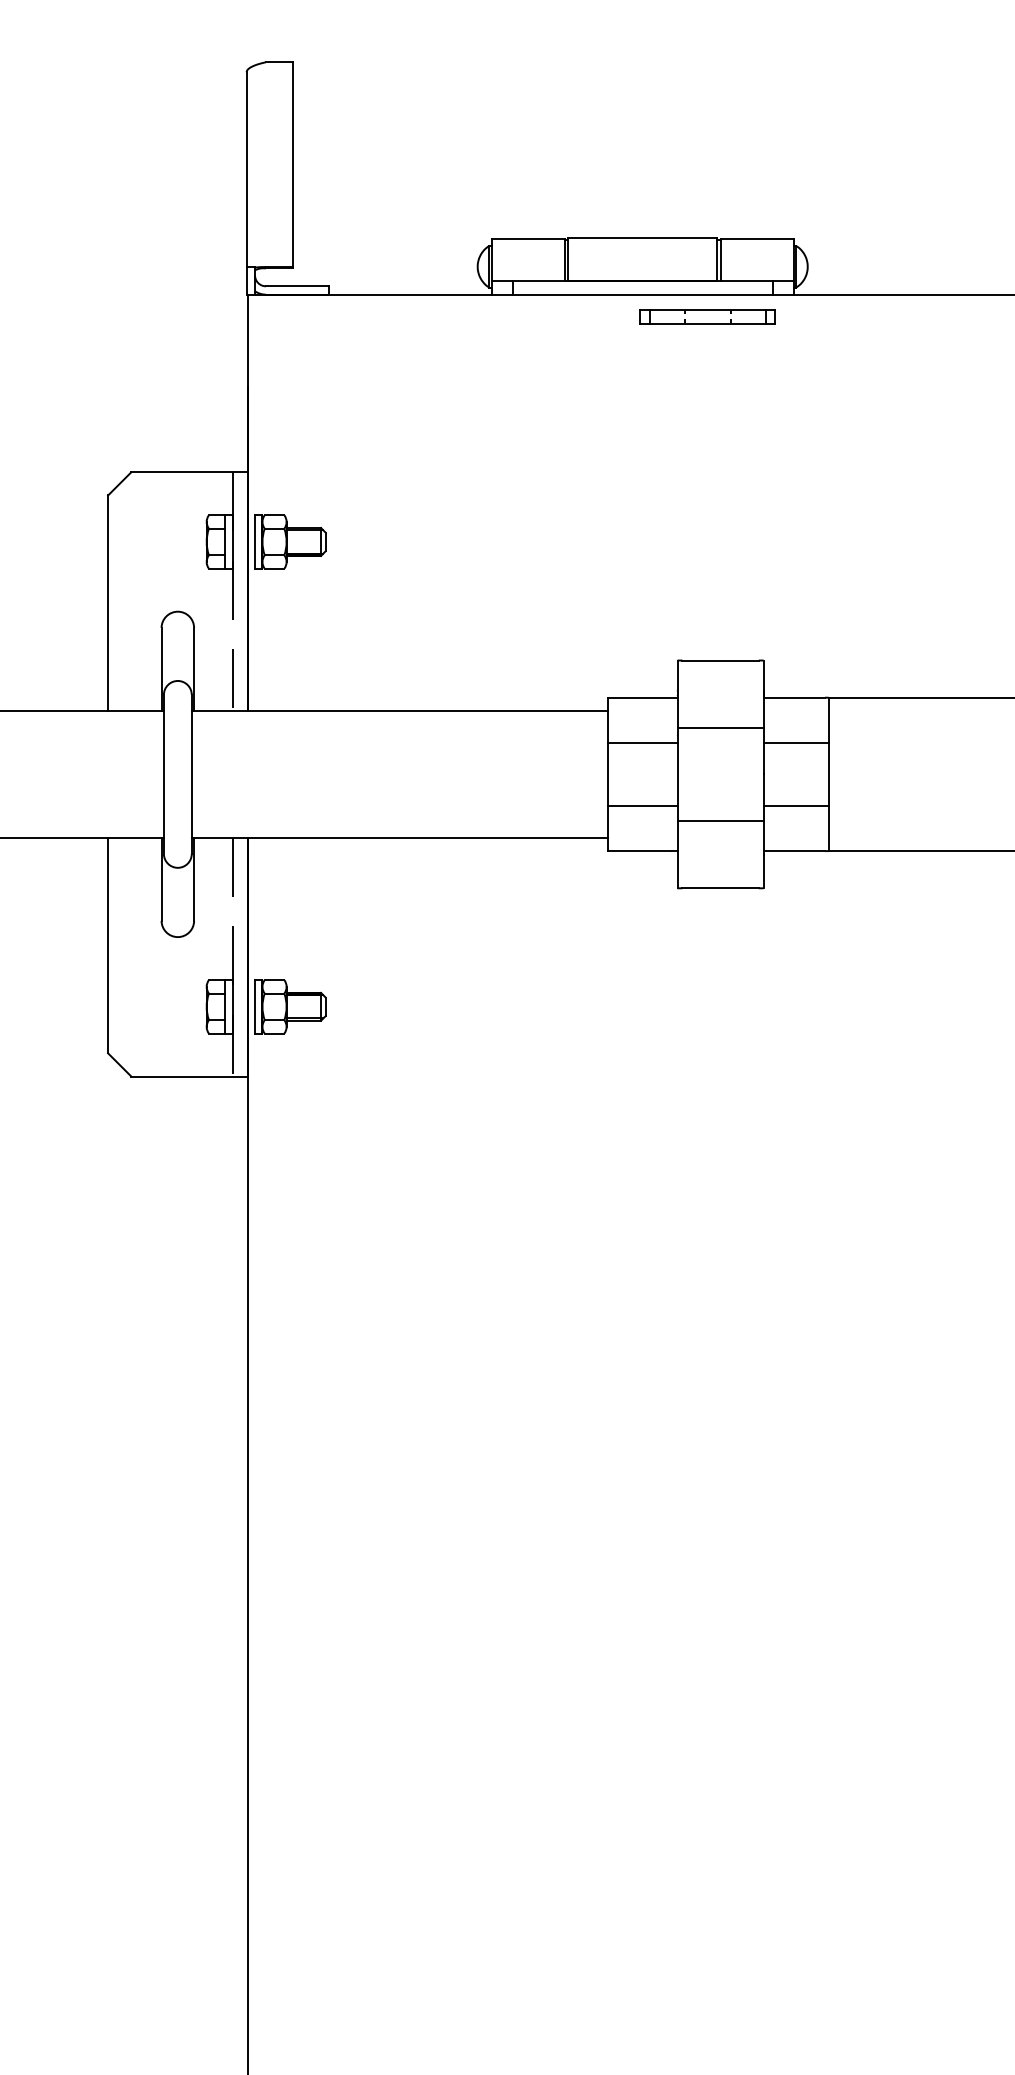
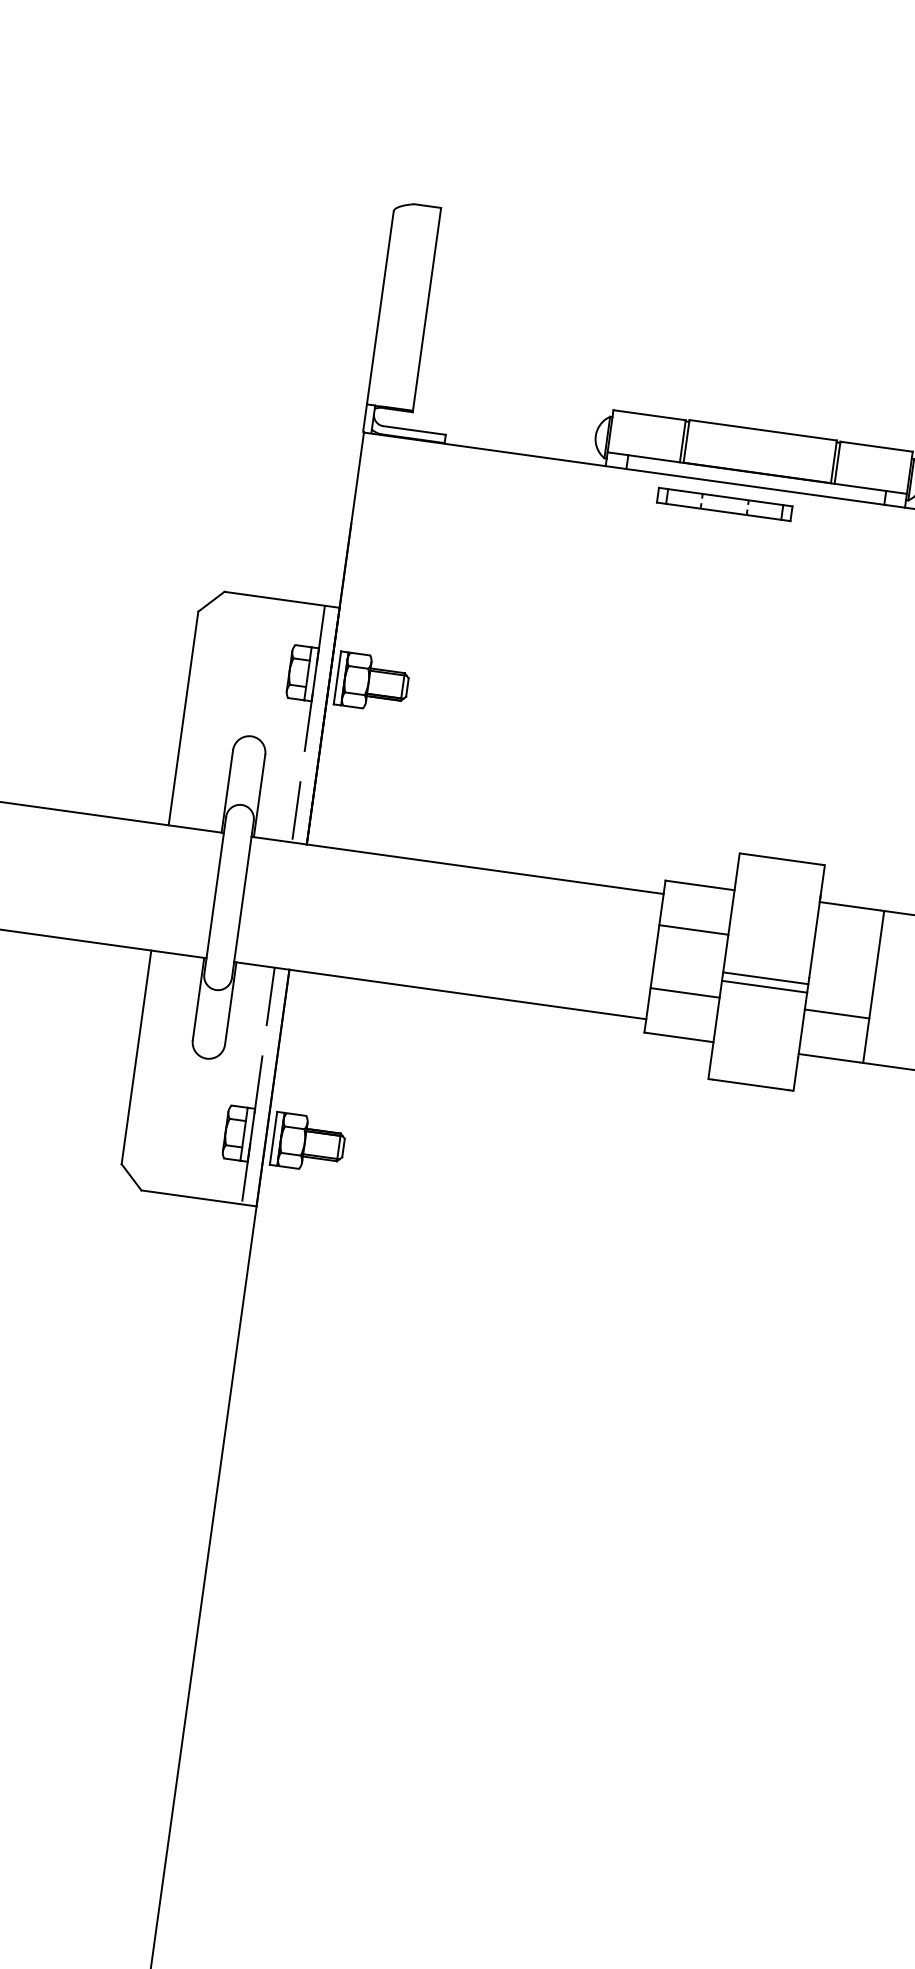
part: (707, 316) -> (724, 503), moved
line: (720, 727) -> (765, 978), moved
line: (795, 742) -> (845, 950), removed
line: (720, 821) -> (764, 987), moved

